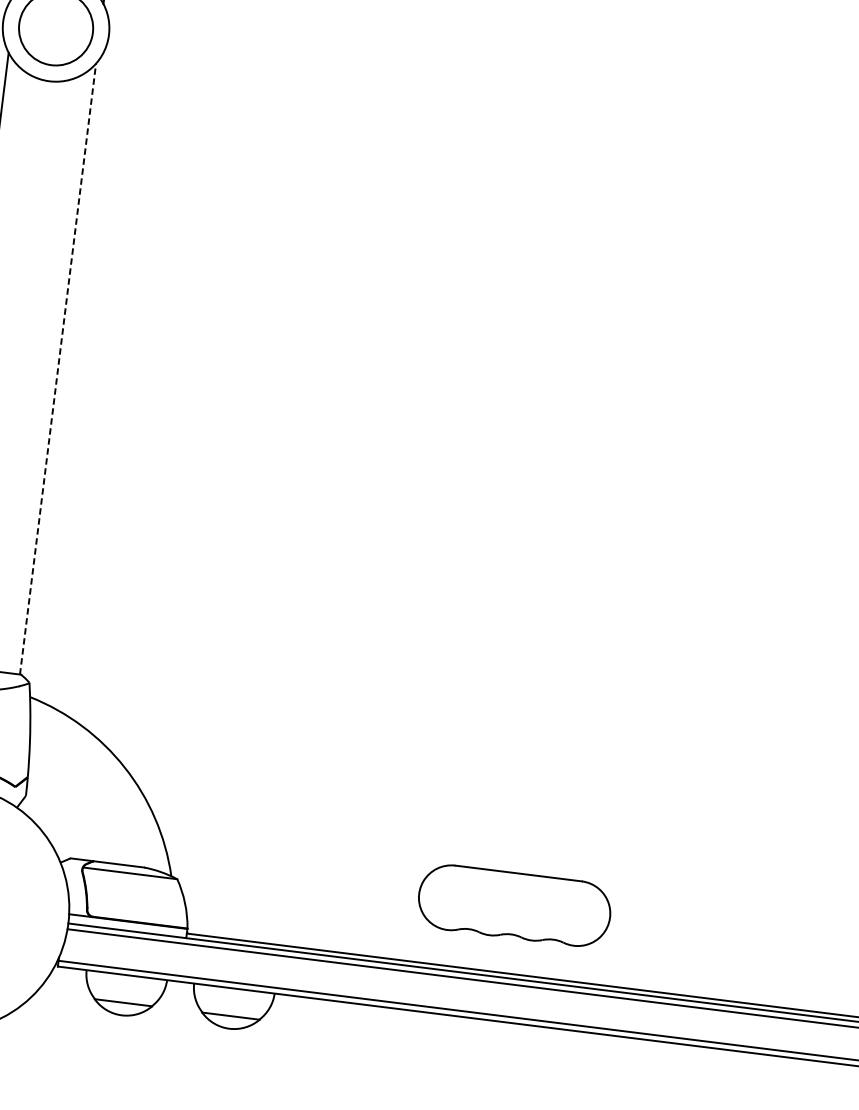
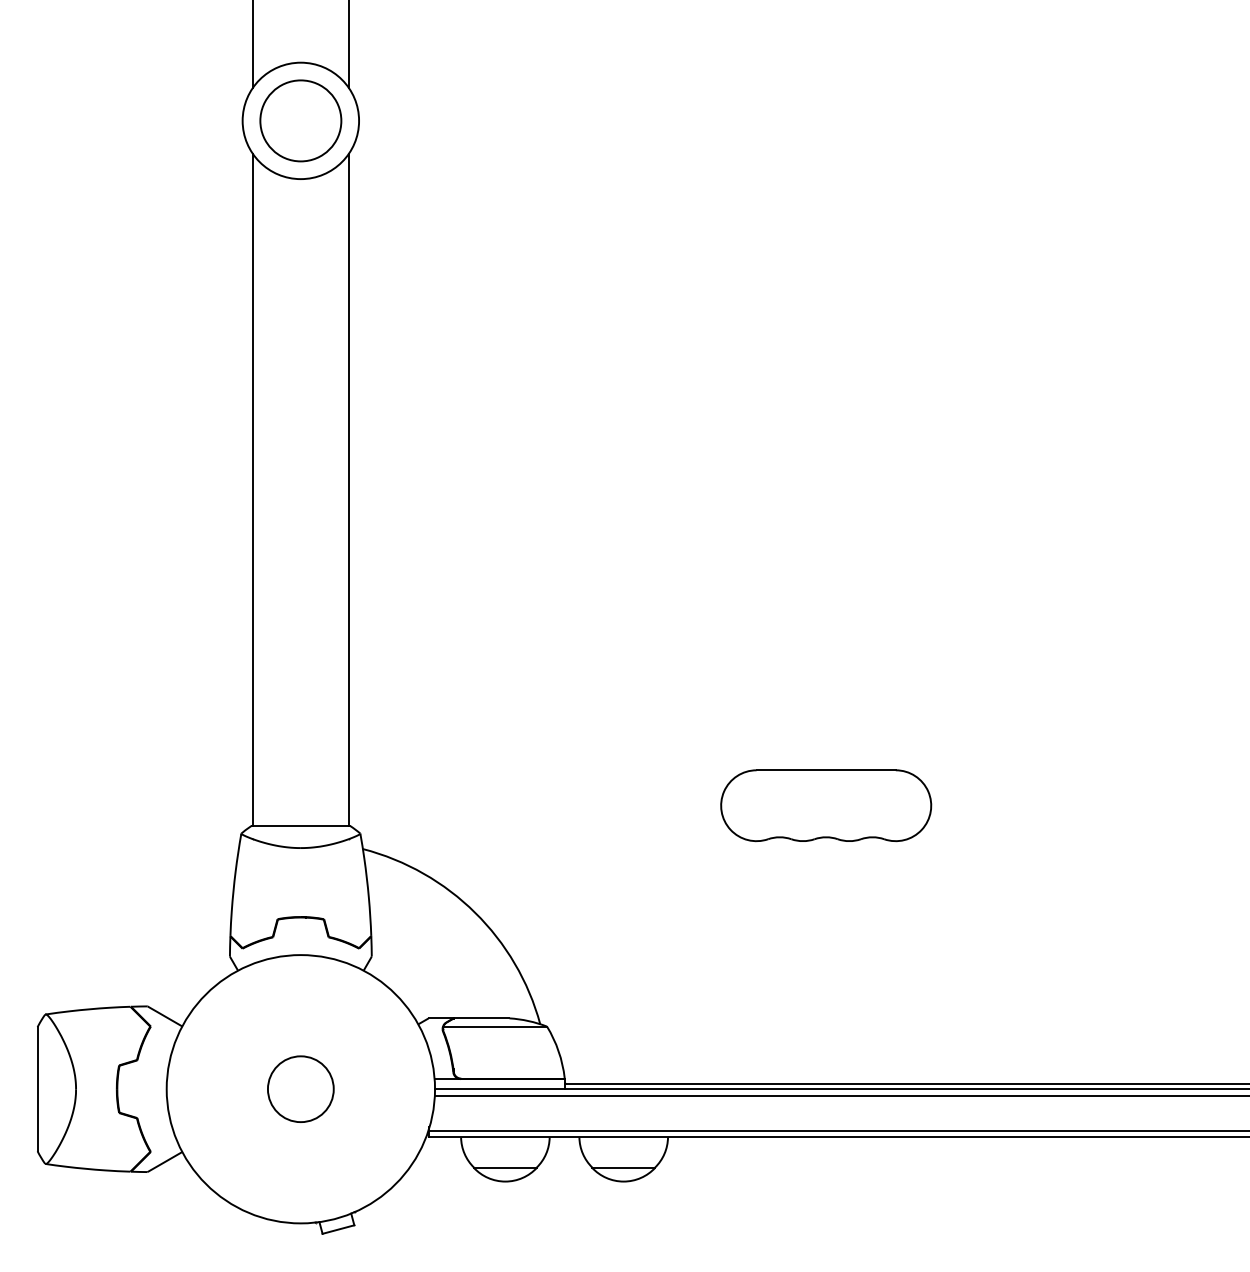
line: (57, 368) -> (348, 489), dashed -> solid
part: (514, 905) -> (826, 805), moved

